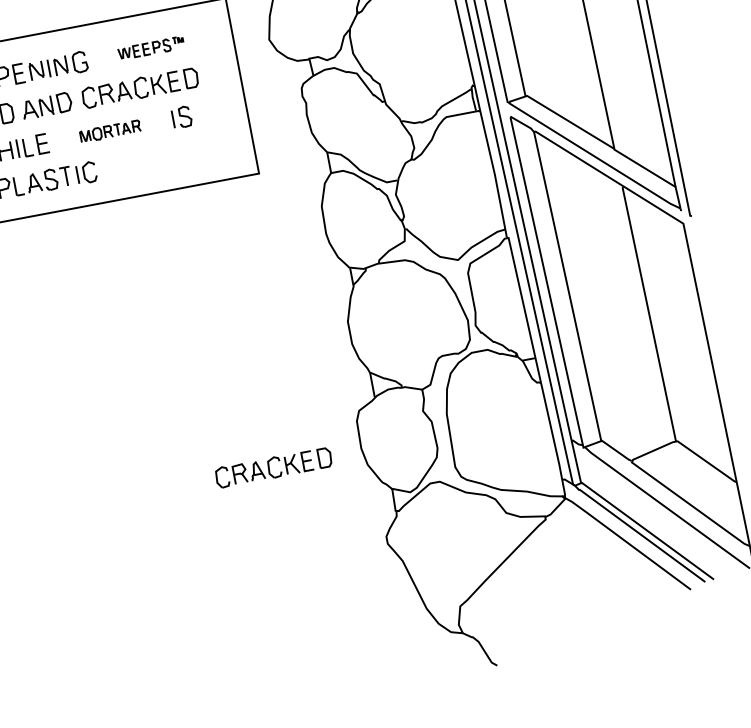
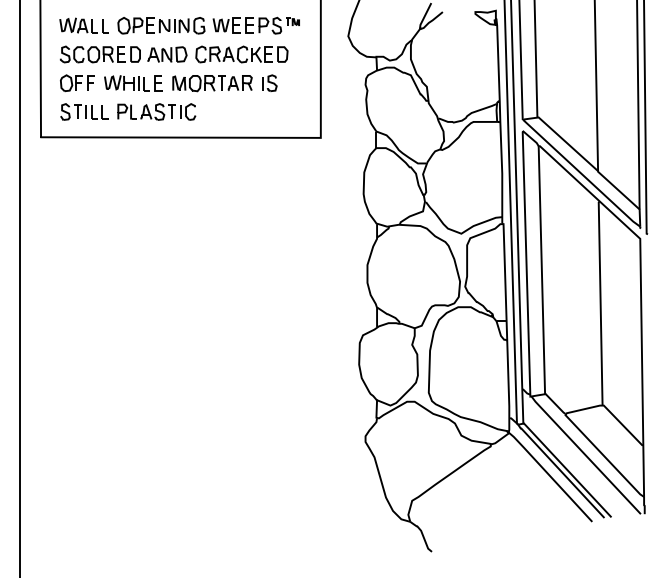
part: (150, 48) -> (255, 25), size x1.67
part: (110, 131) -> (212, 83), size x1.67
part: (273, 467) -> (288, 366), removed

